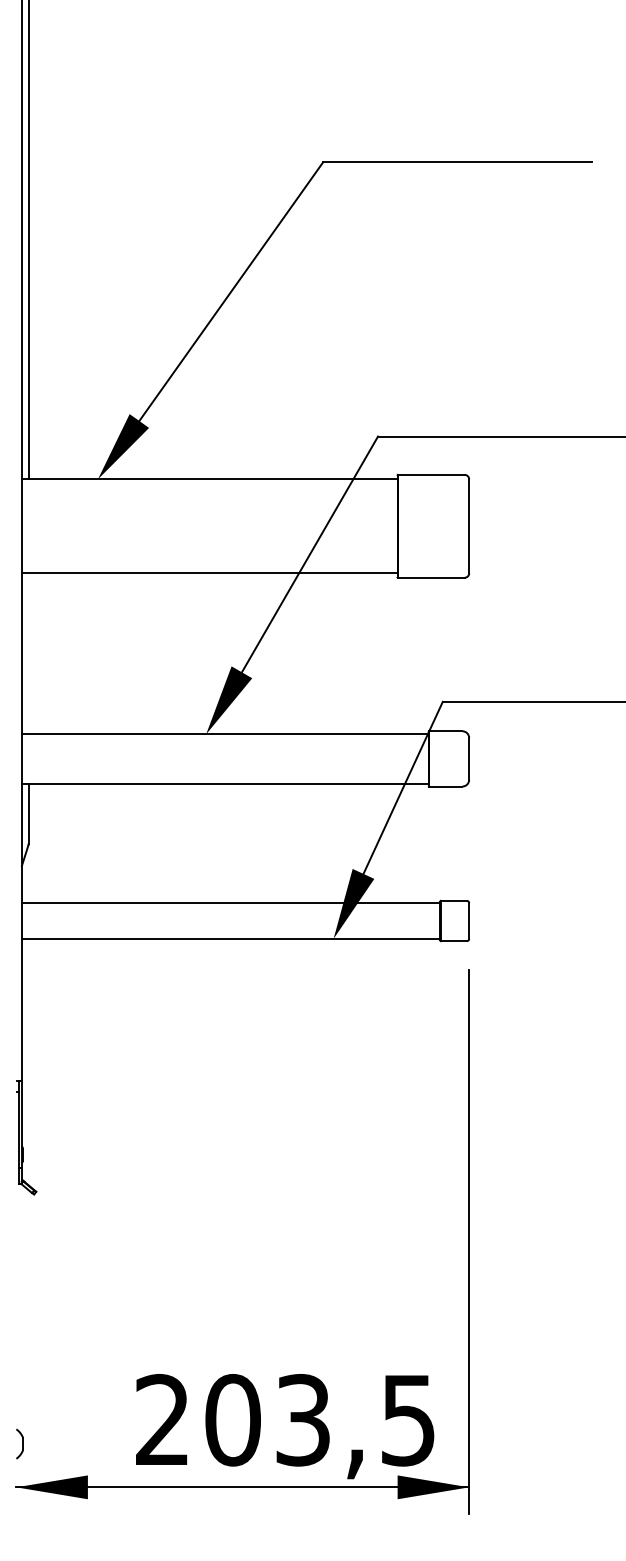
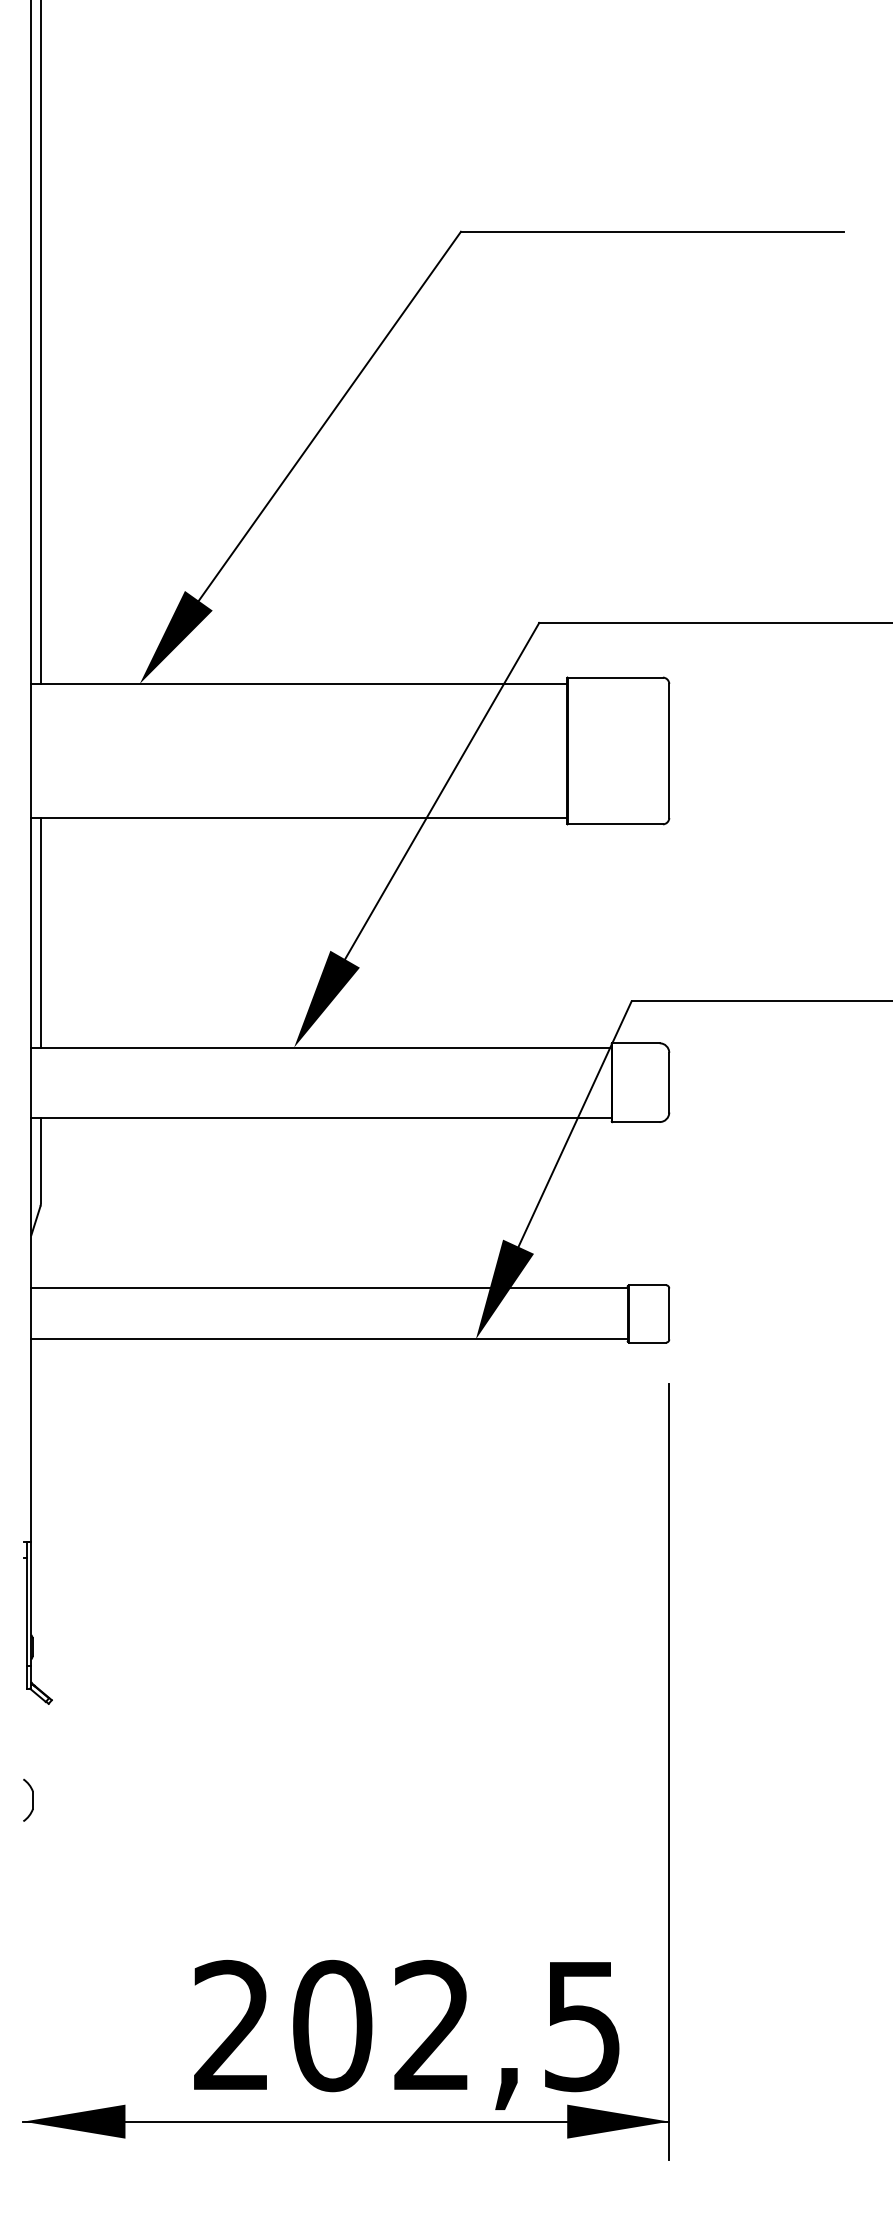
line: (28, 653) -> (40, 932), added
text: (302, 1420) -> (431, 2026), 203,5 -> 202,5
part: (19, 1443) -> (27, 1799), moved

